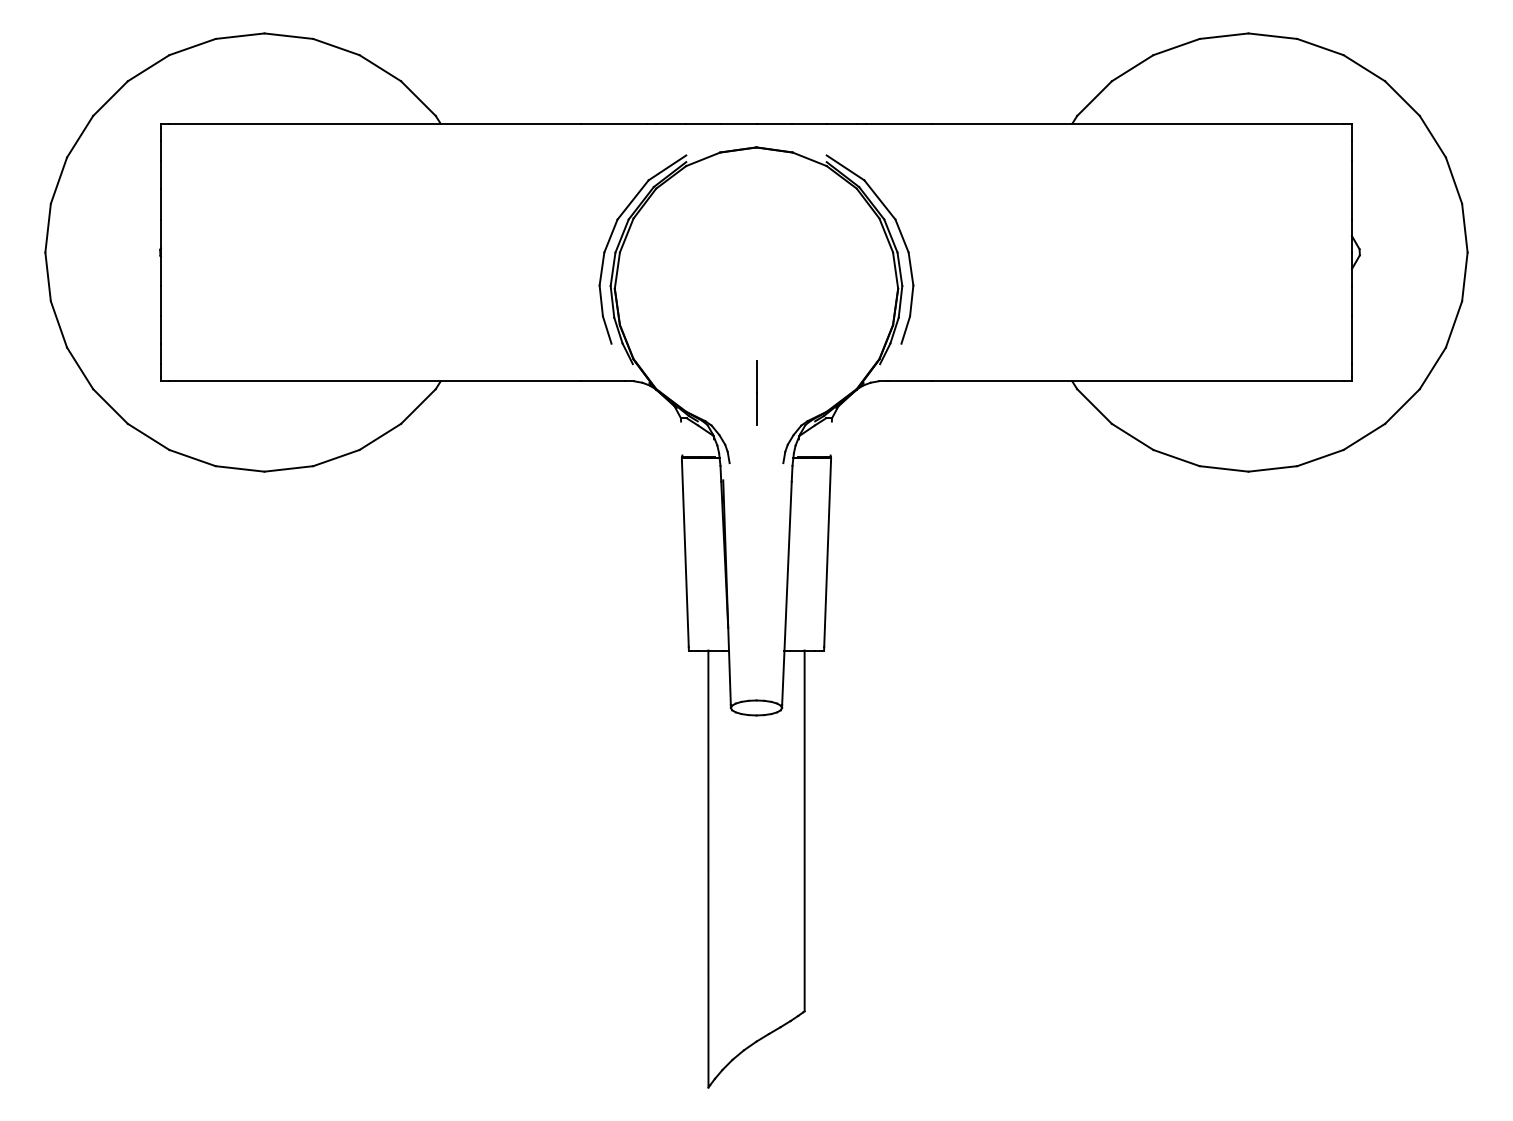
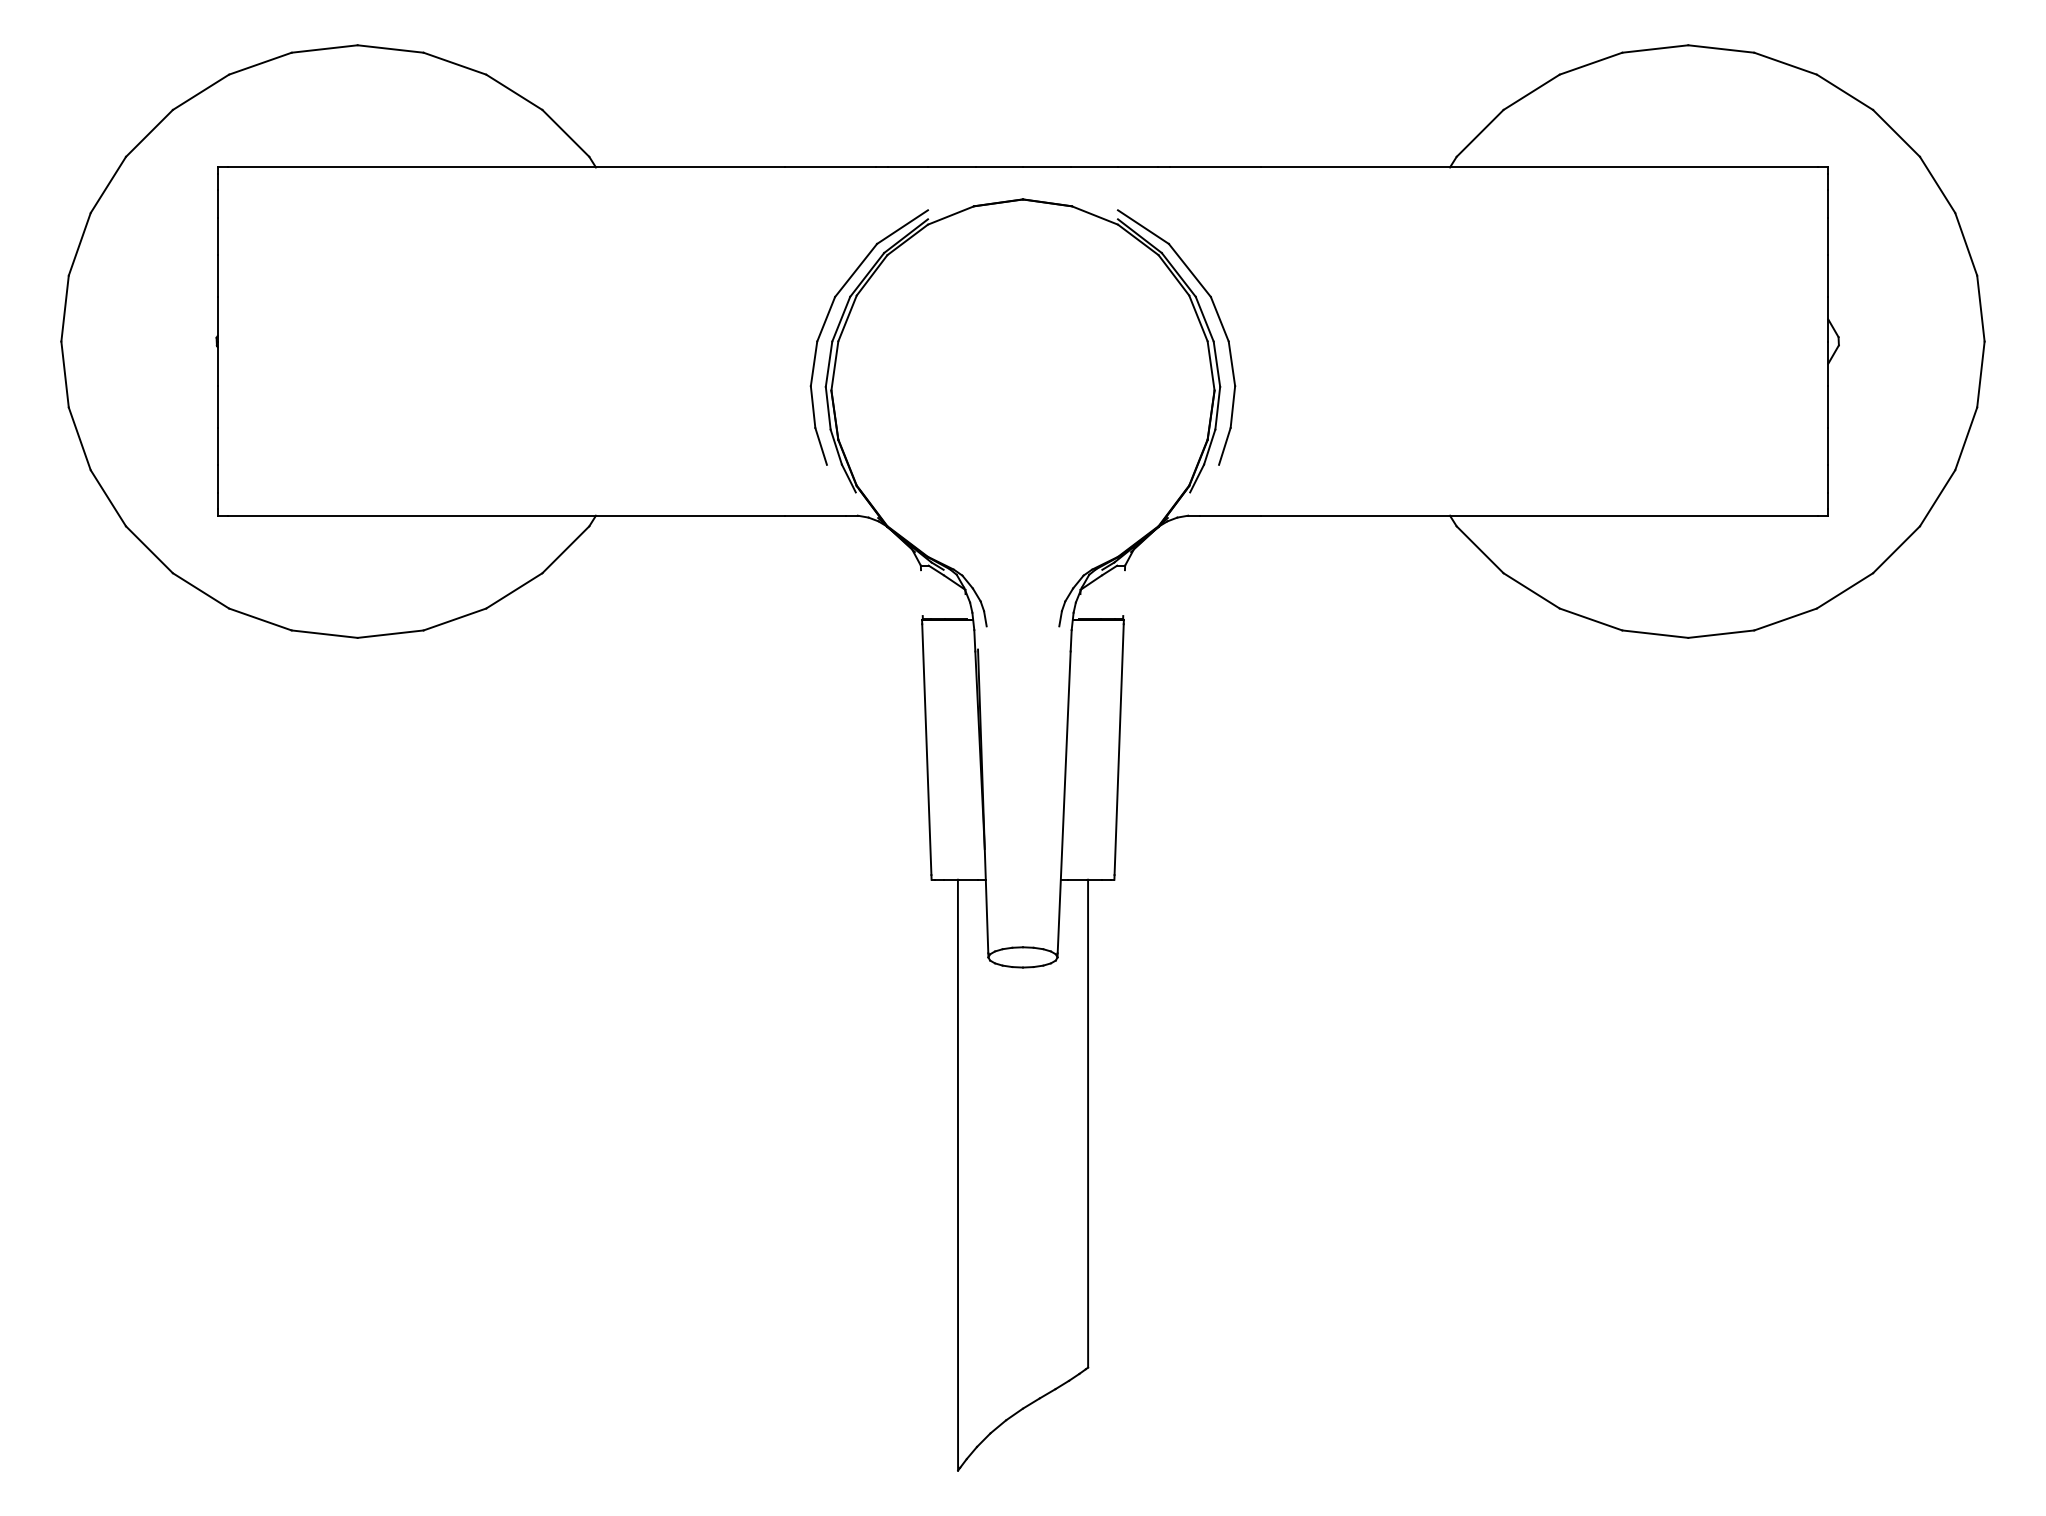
line: (756, 393) -> (1022, 531), removed

